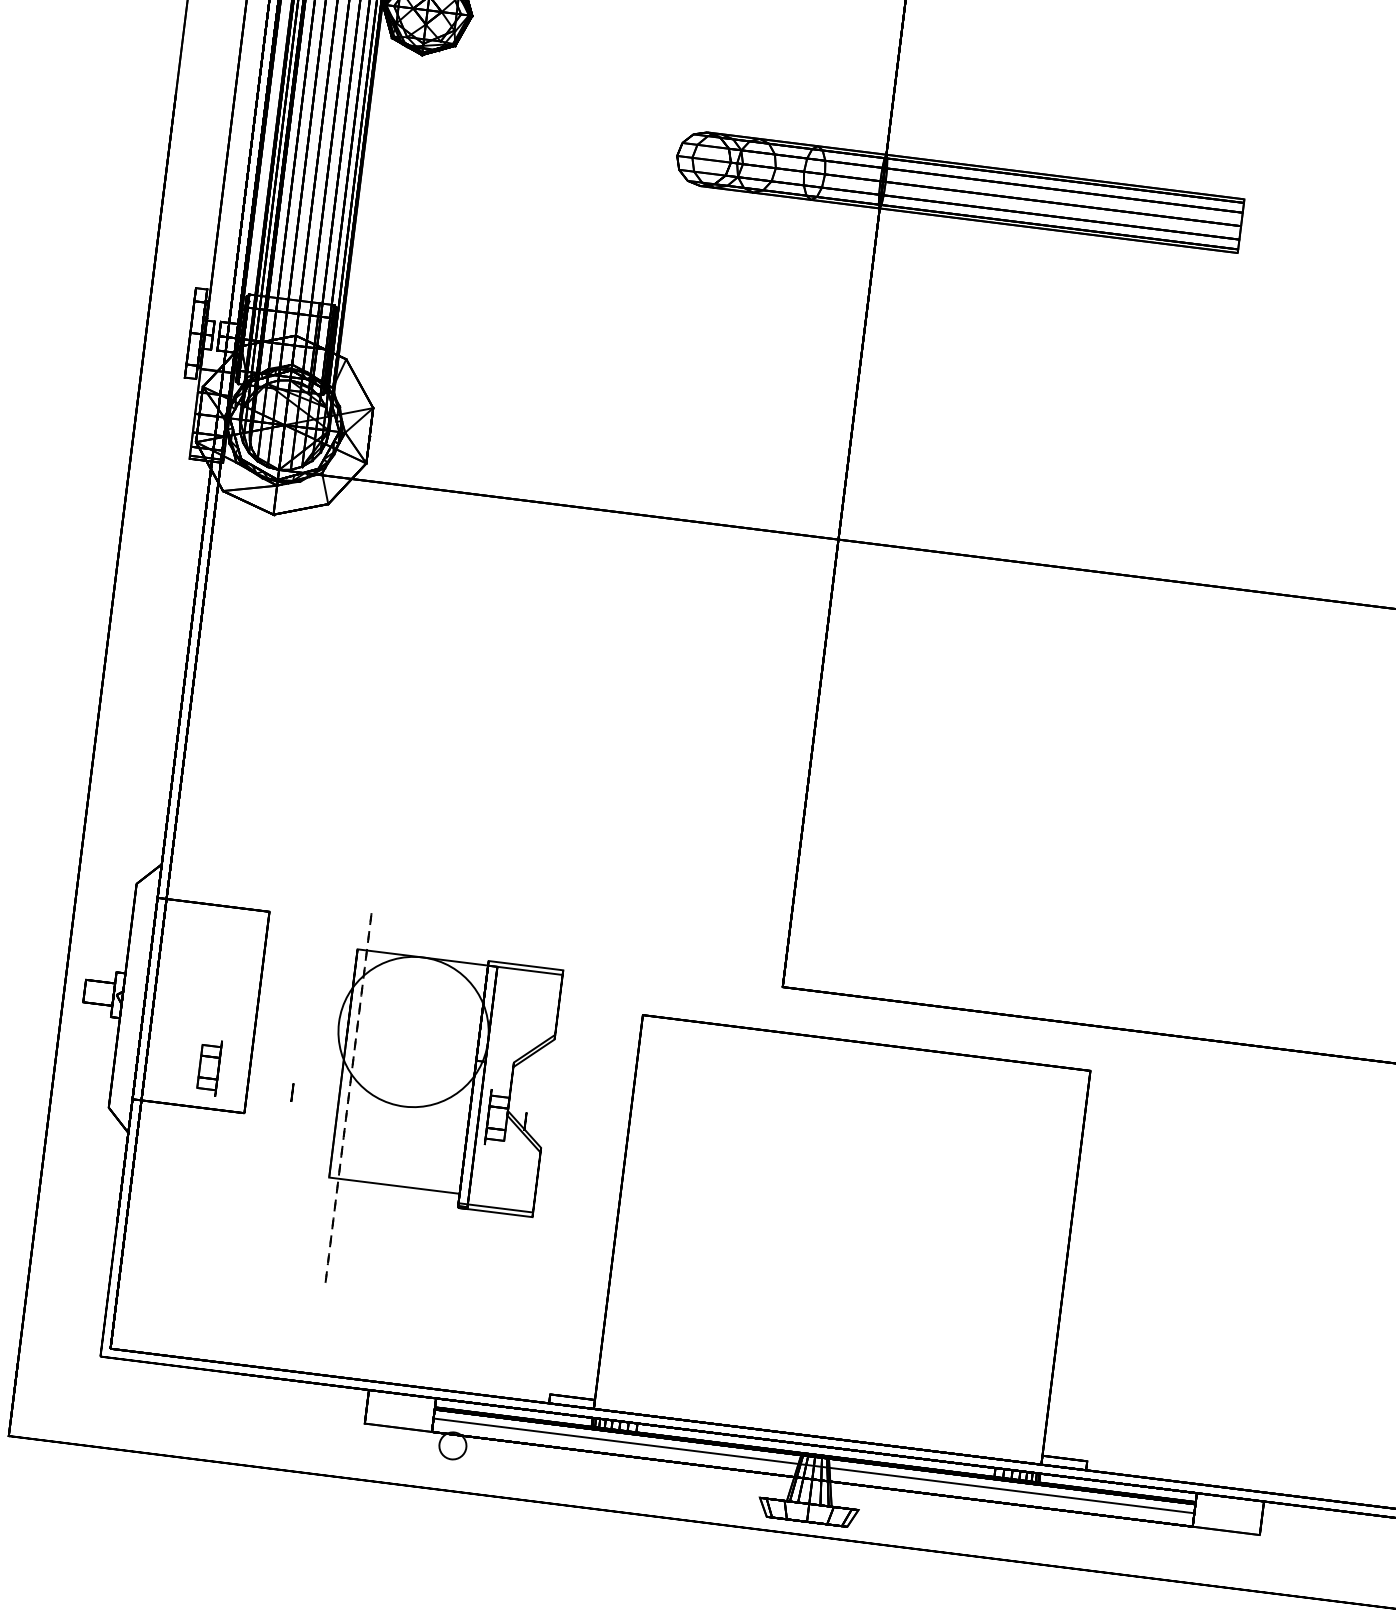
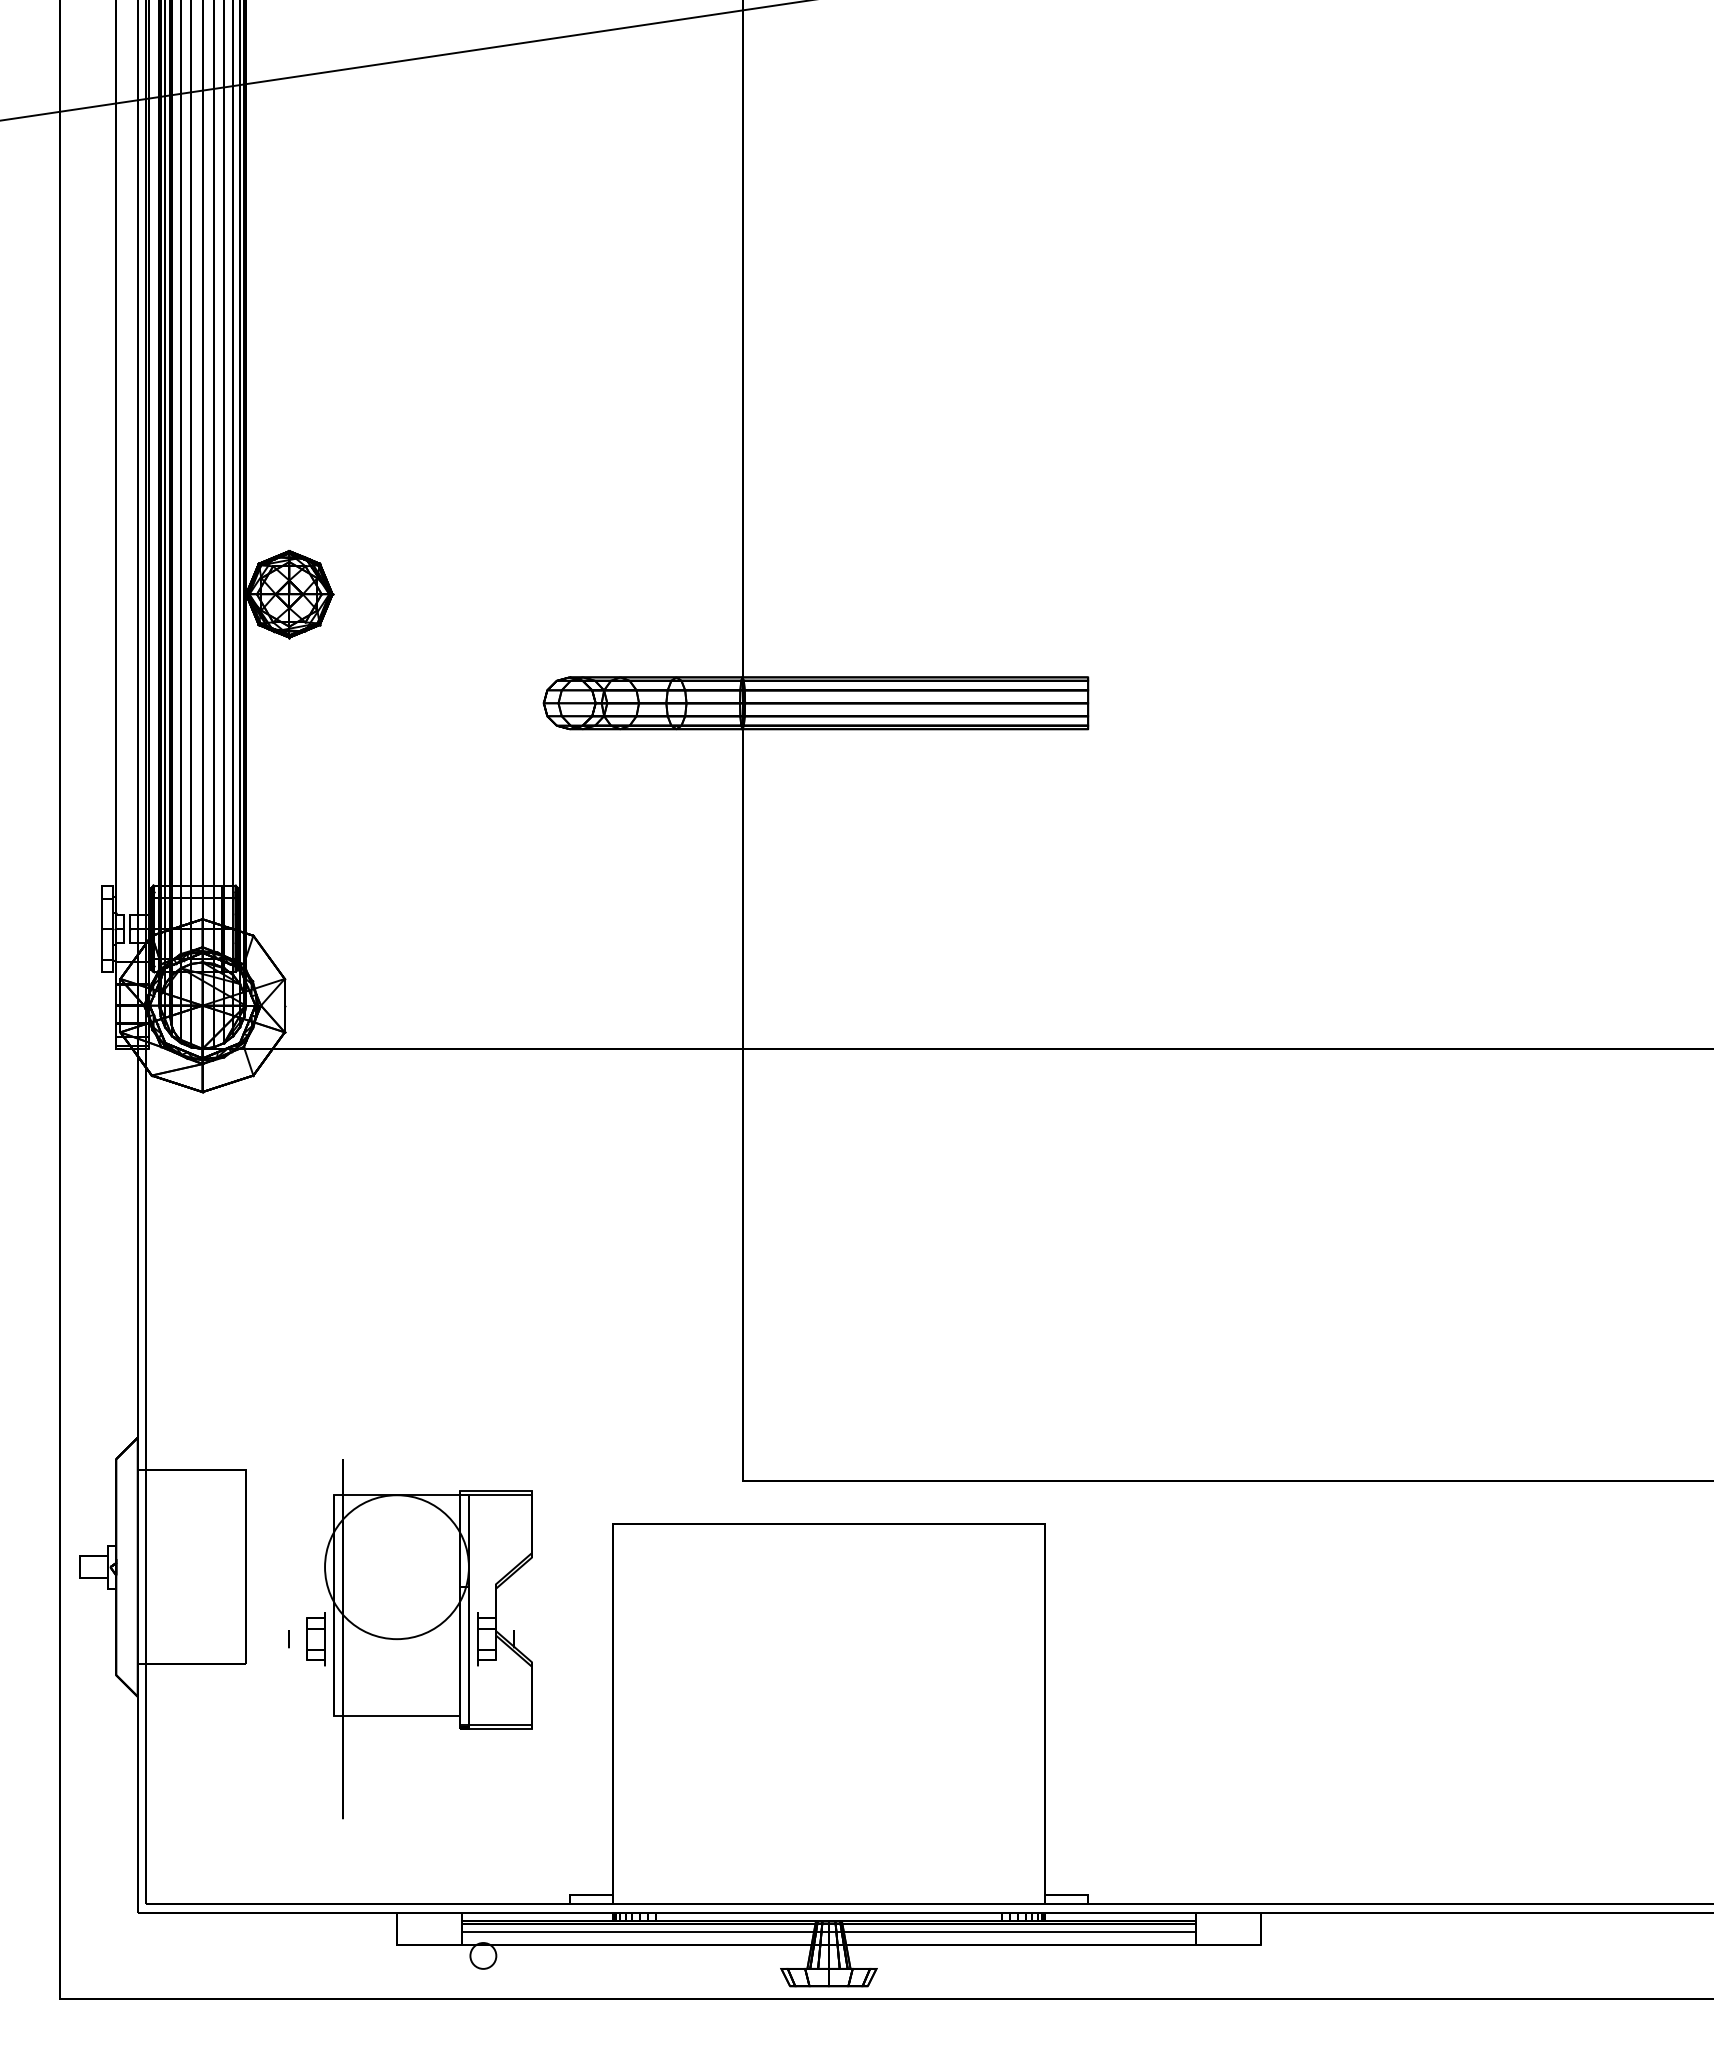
part: (208, 1067) -> (315, 1639), moved
circle: (348, 1100) -> (343, 1639), dashed -> solid

